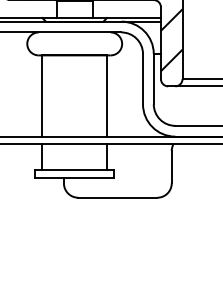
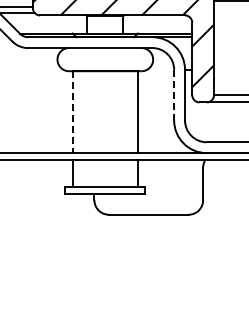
line: (143, 78) -> (174, 94), solid -> dashed
line: (42, 96) -> (72, 112), solid -> dashed

